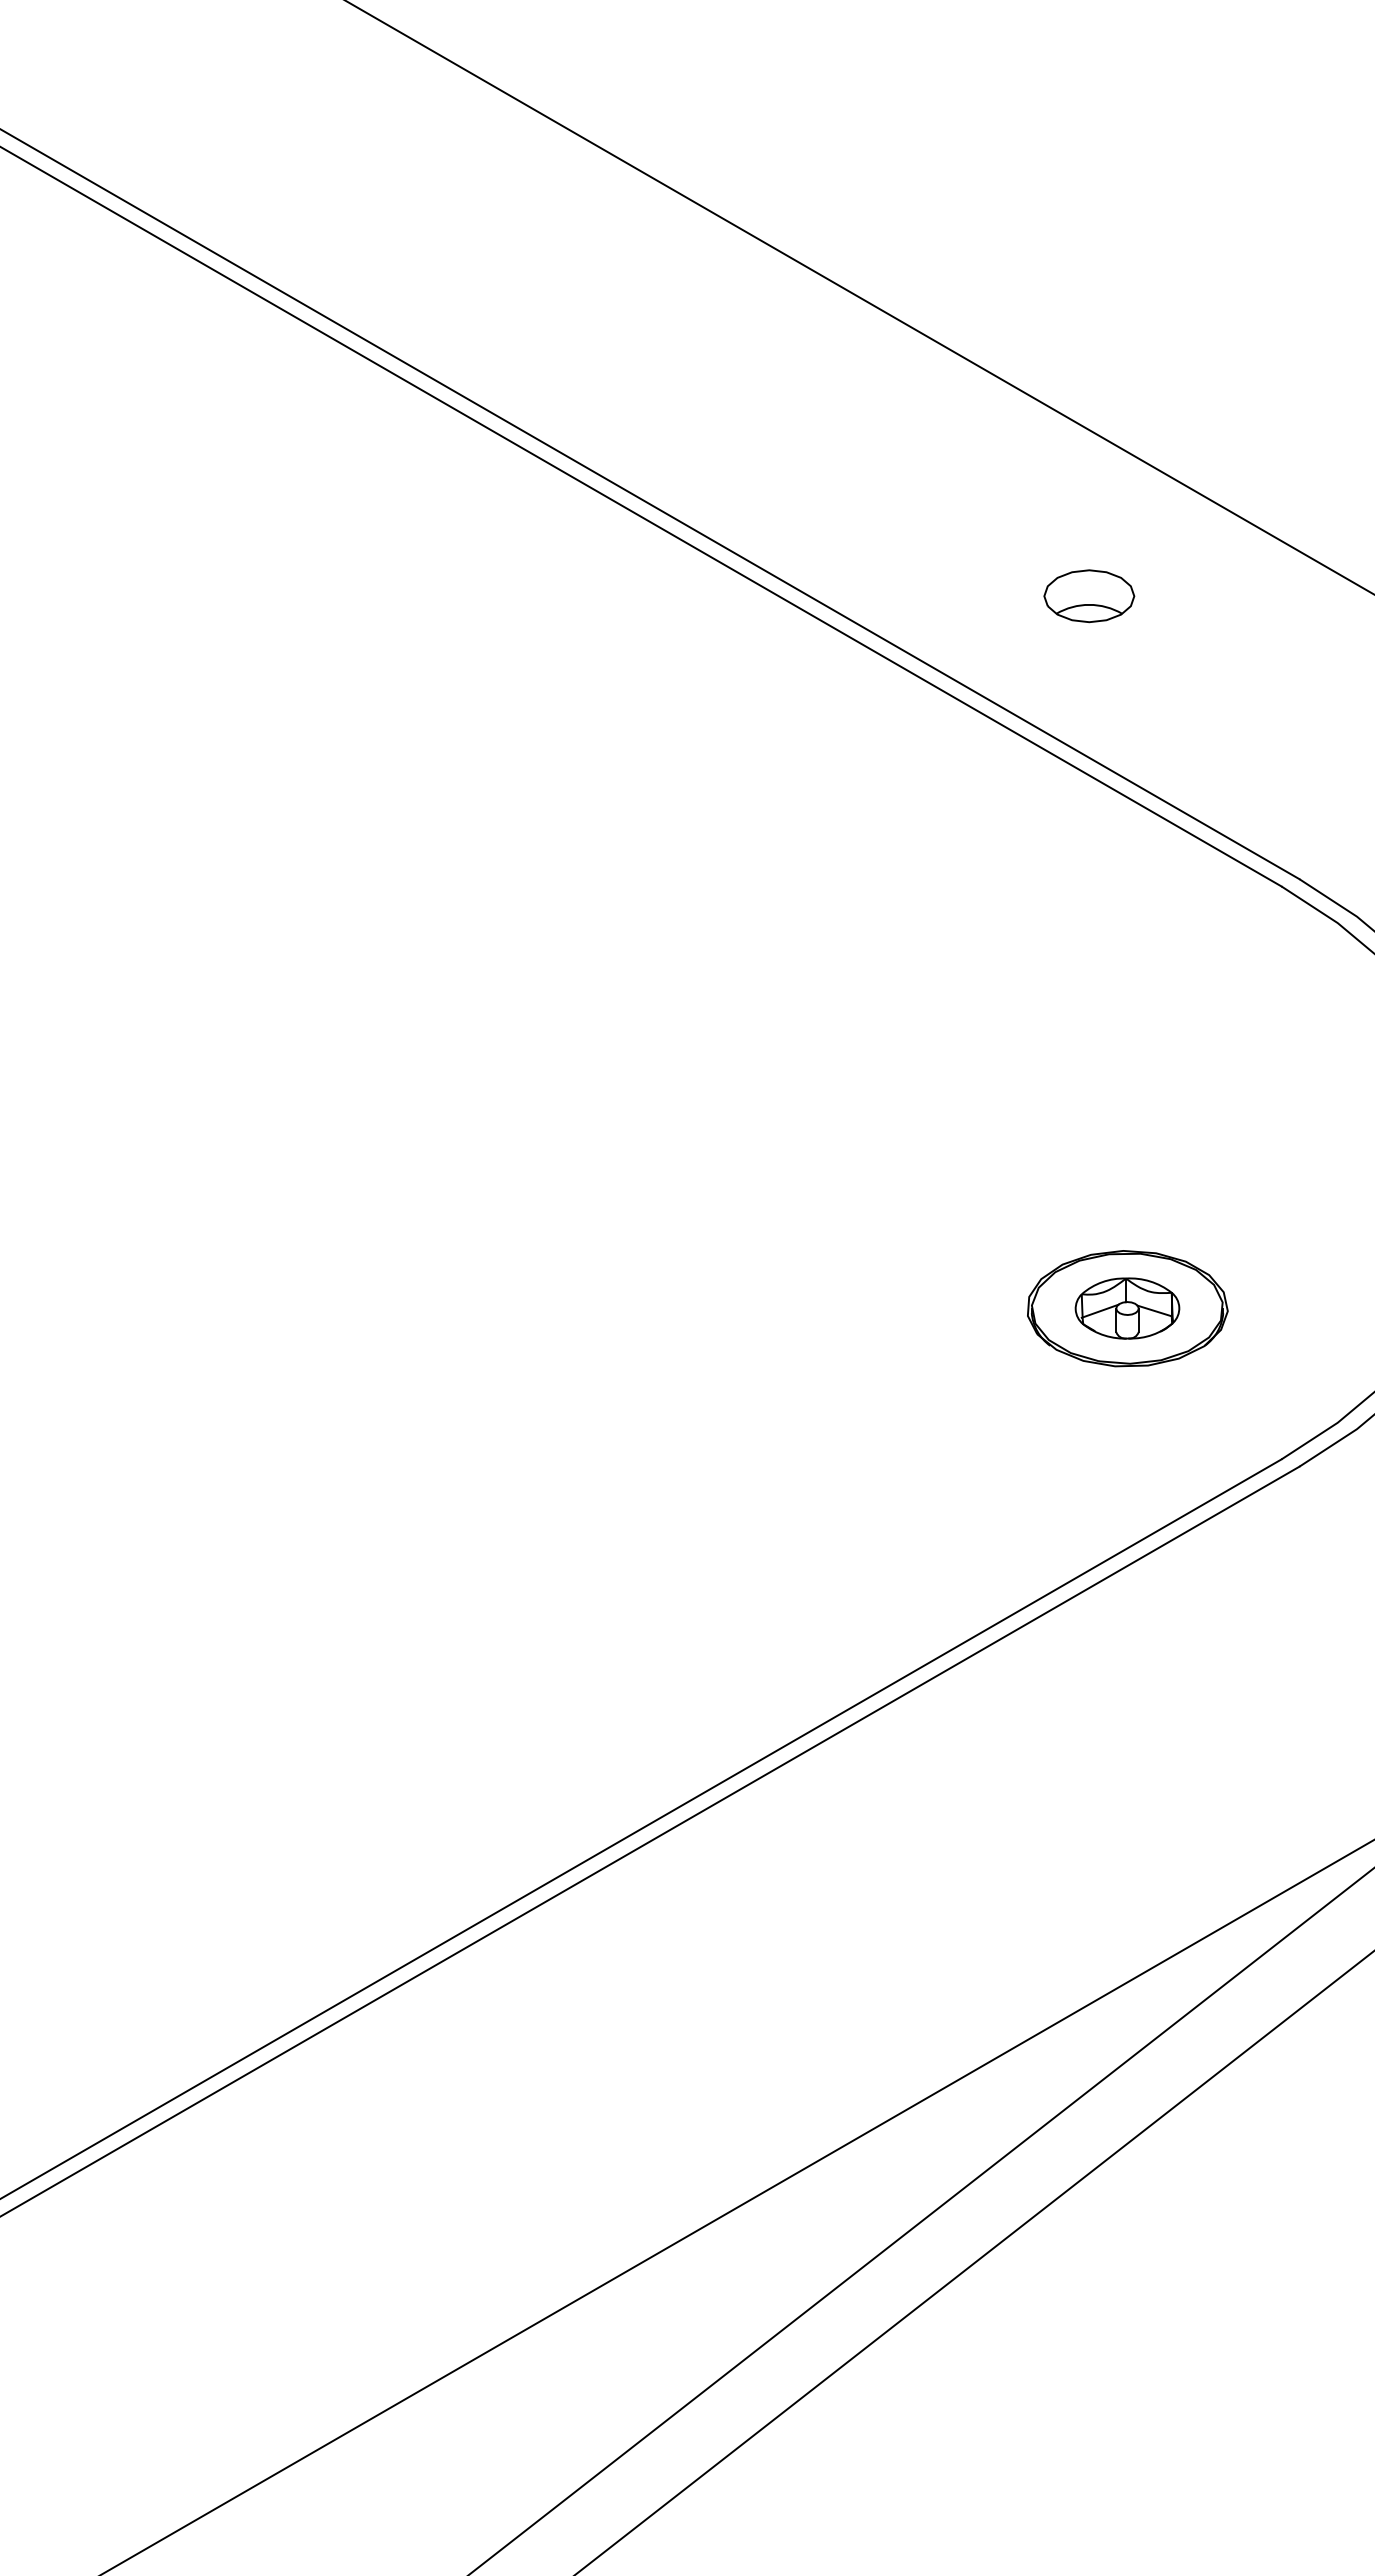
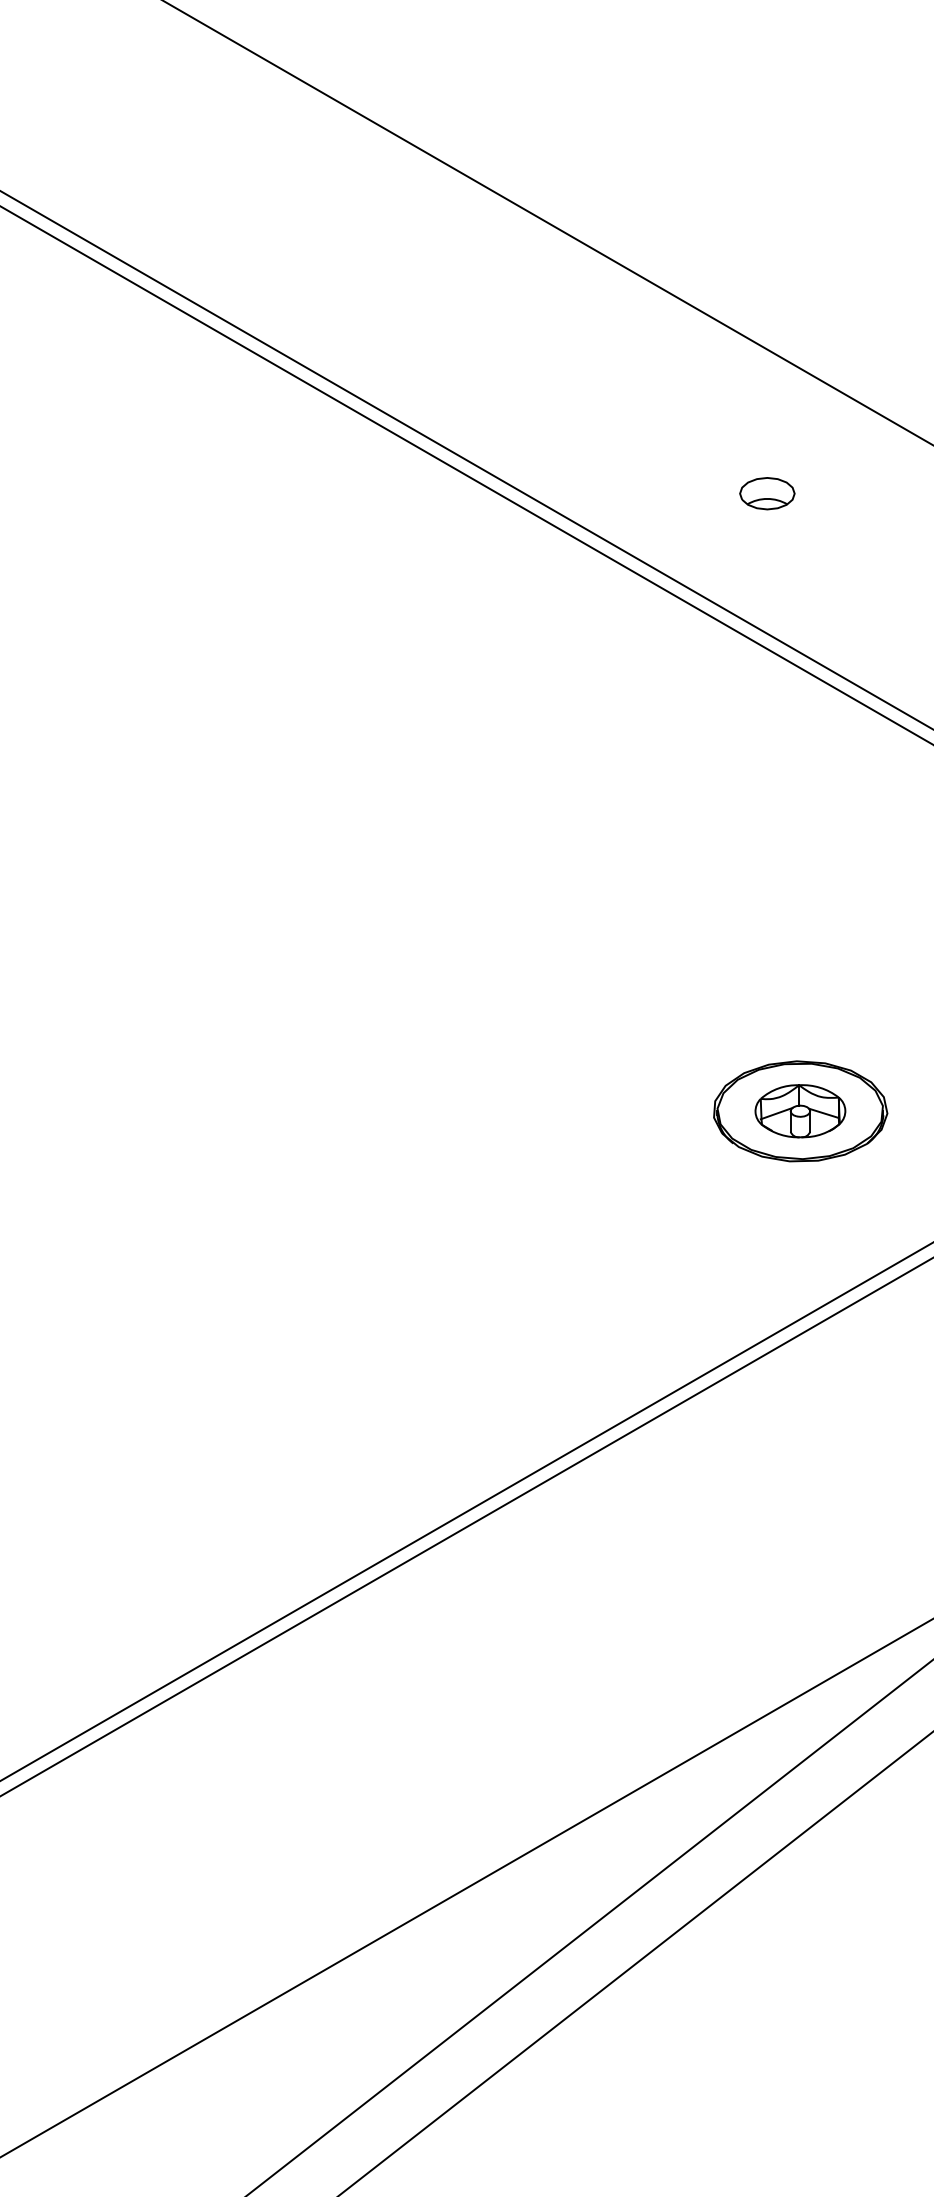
part: (1089, 596) -> (767, 493), size x0.7

